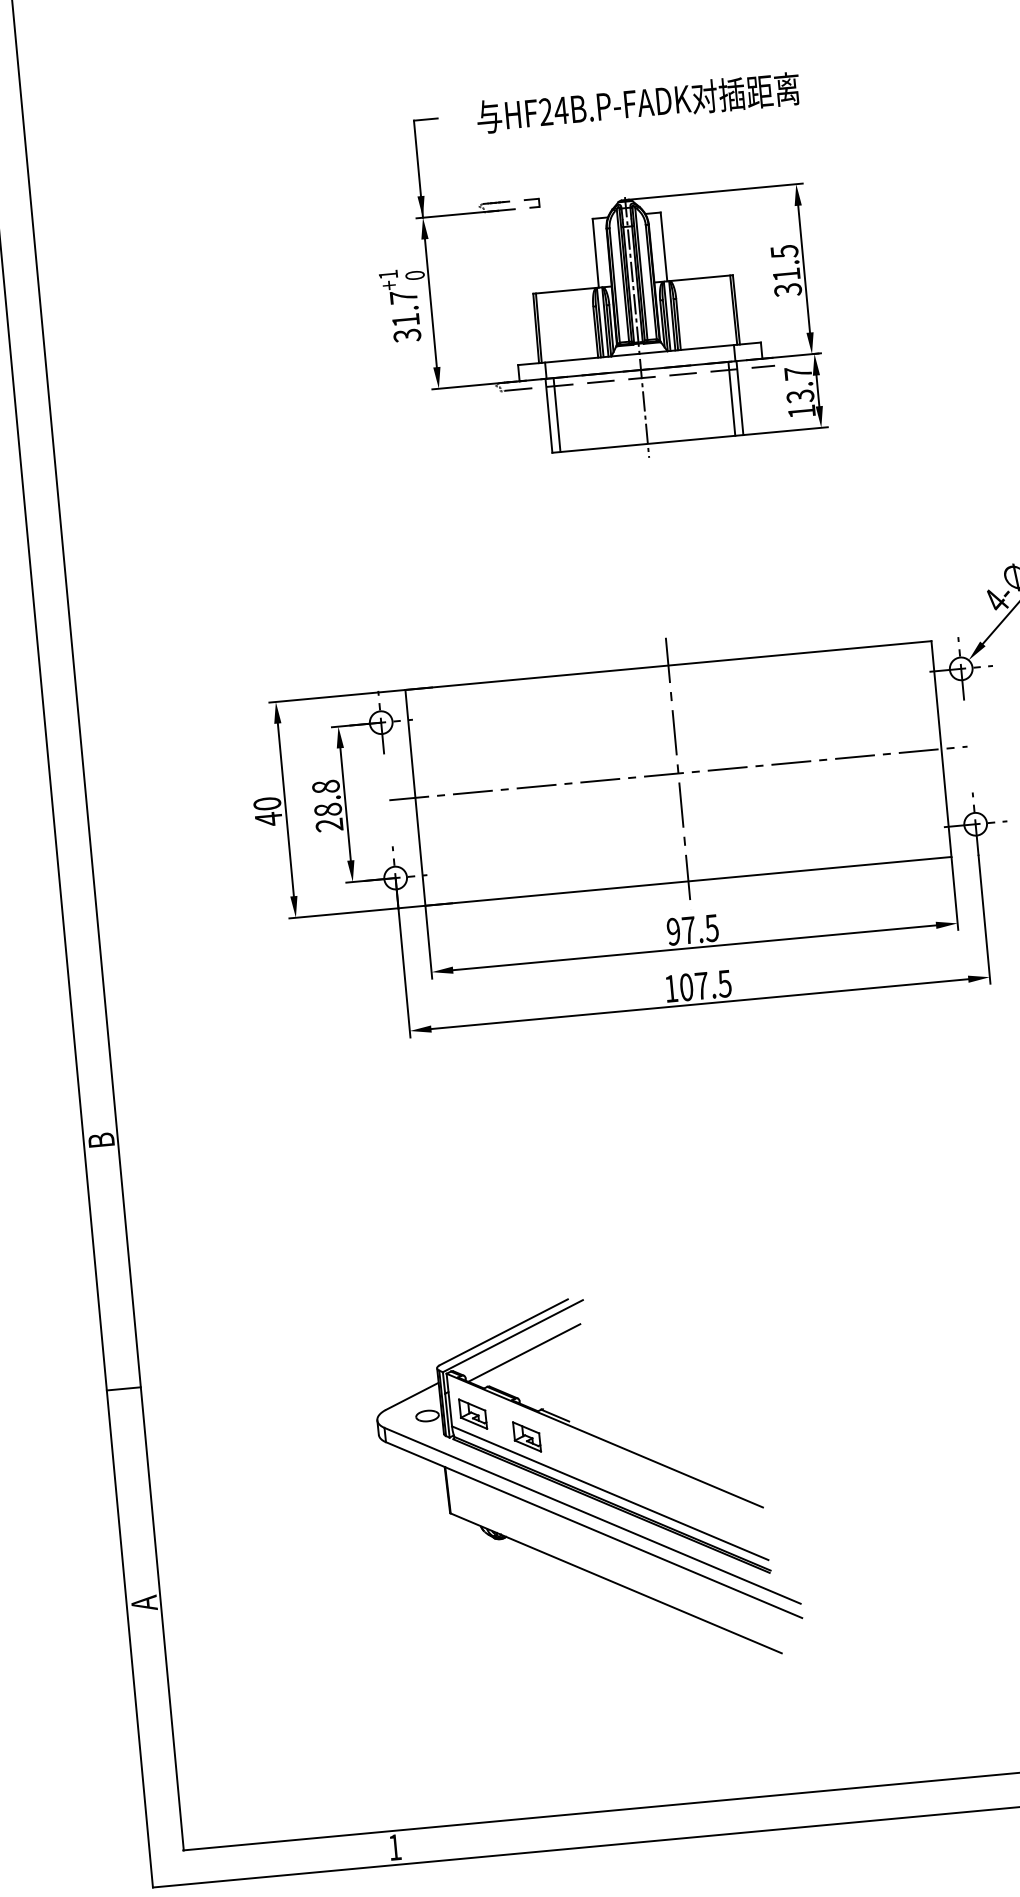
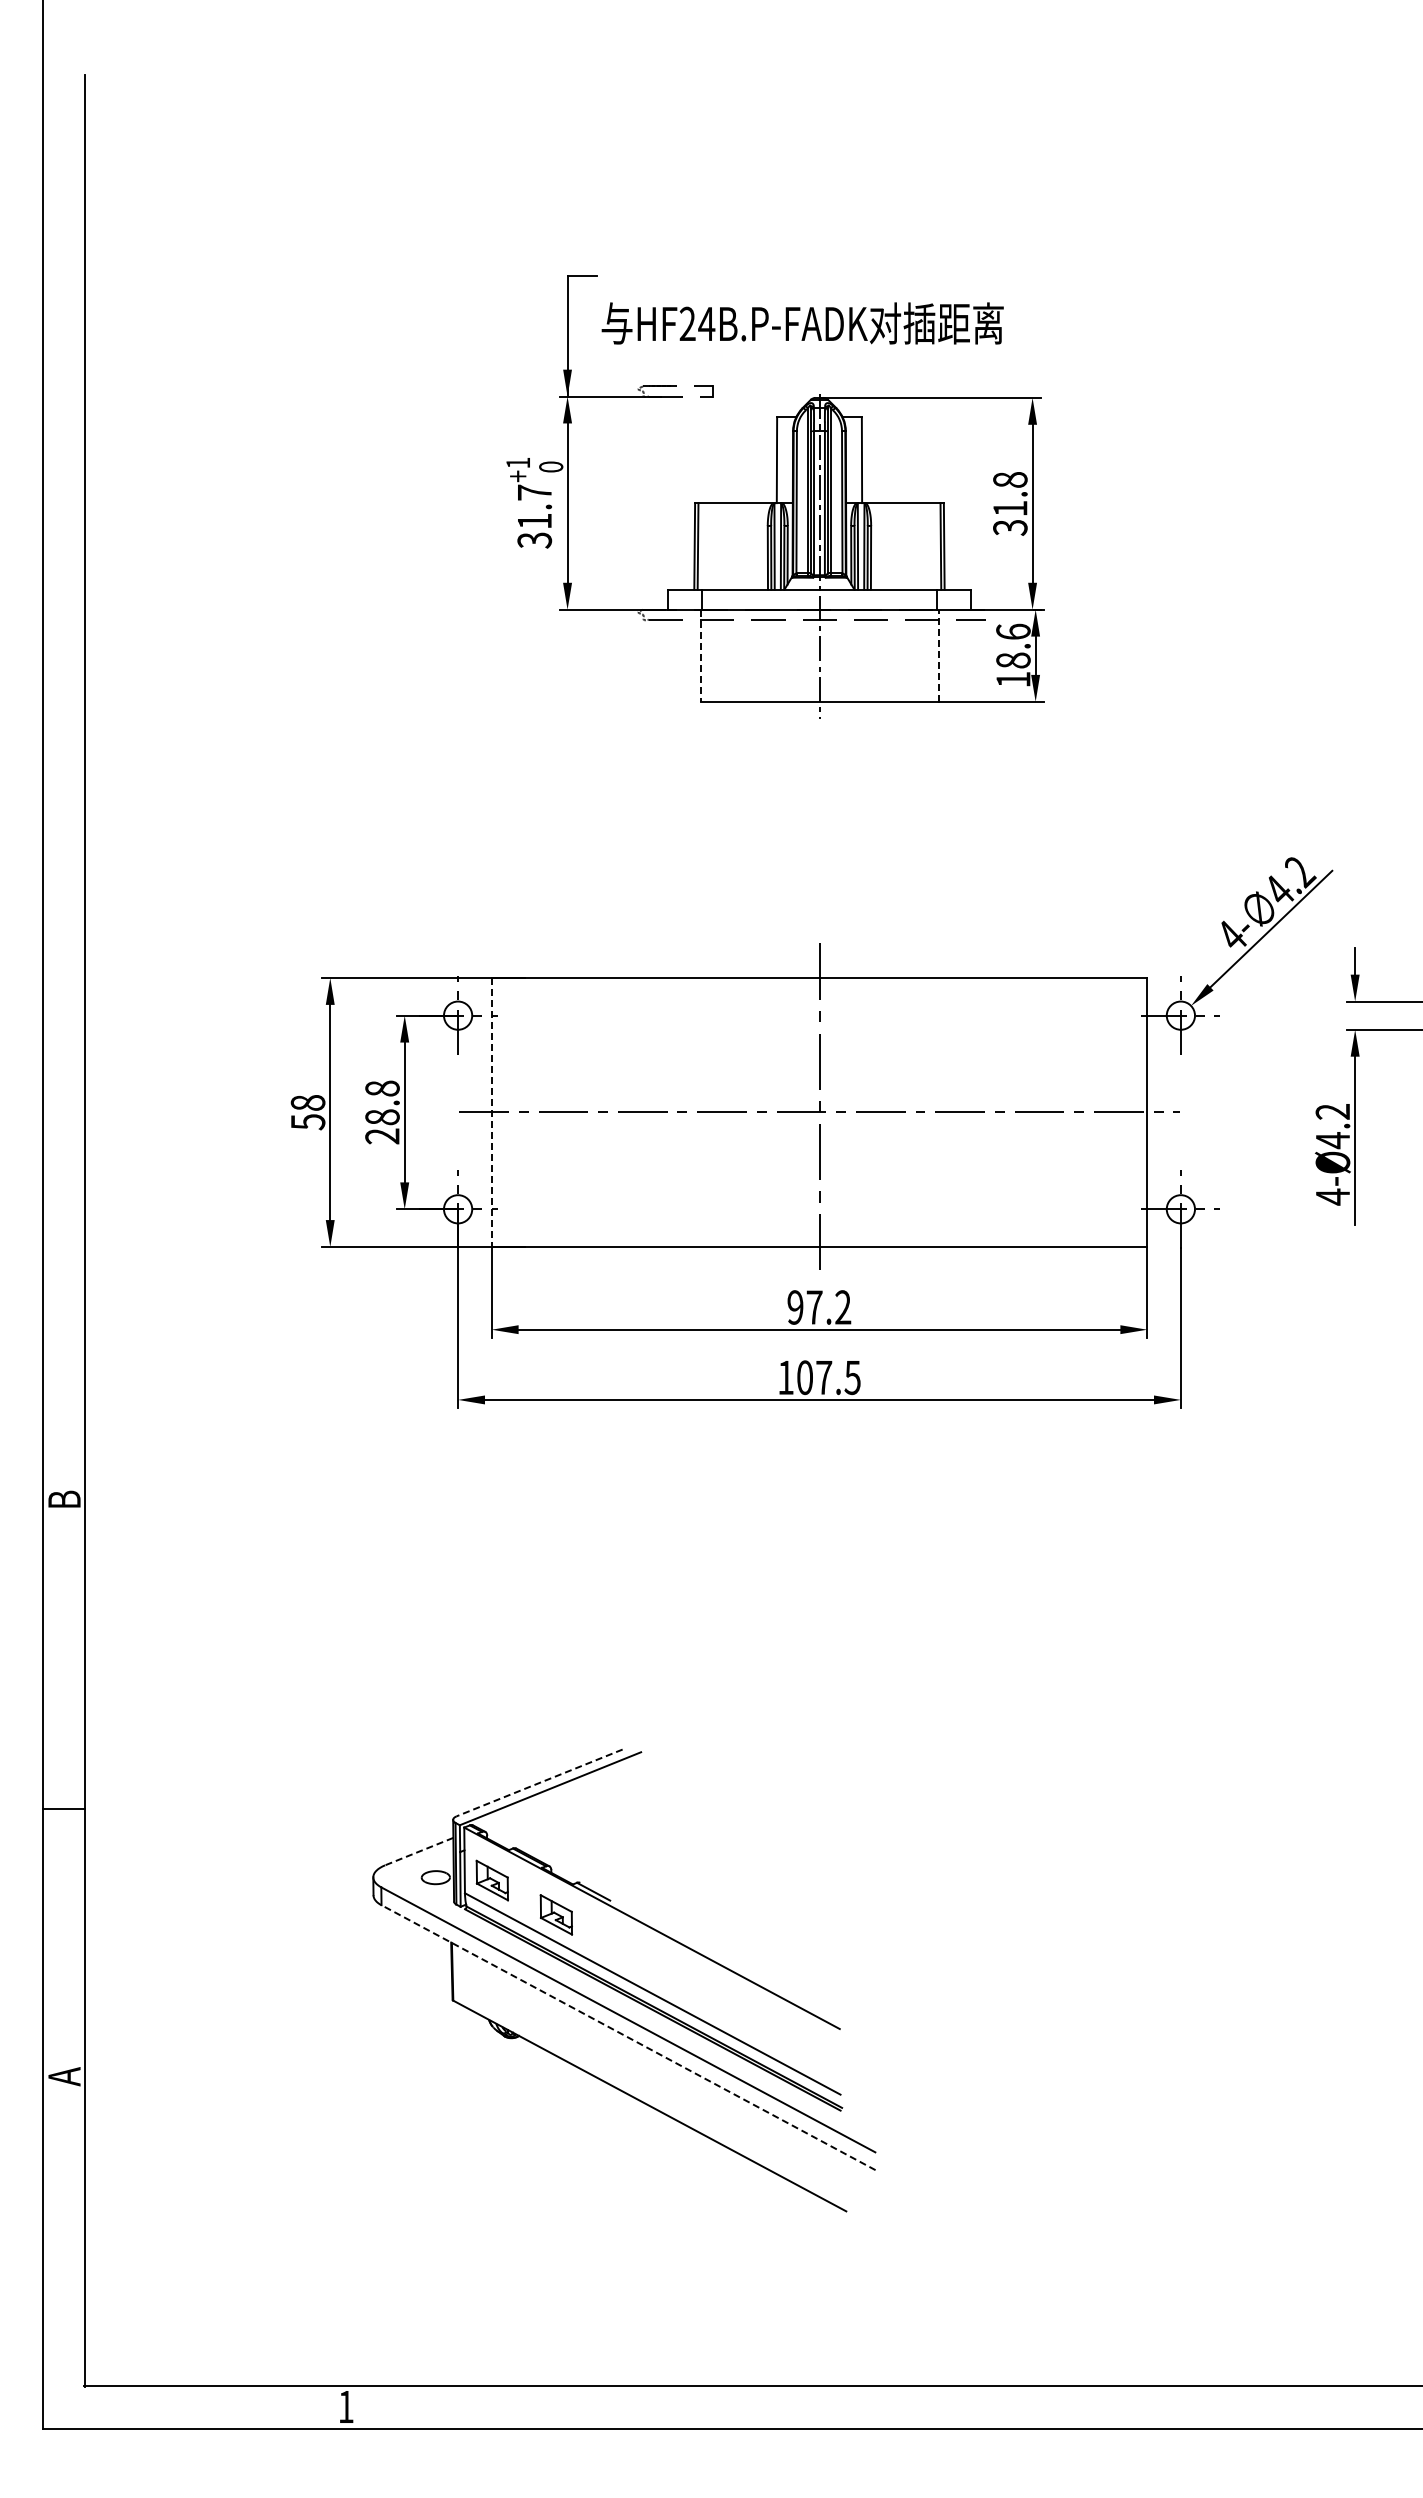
text: (638, 103) -> (802, 323), moved
text: (784, 252) -> (1010, 480), 31.5 -> 31.8
text: (799, 384) -> (1013, 645), 13.7 -> 18.6
line: (739, 397) -> (938, 655), solid -> dashed
line: (731, 398) -> (928, 655), removed
line: (556, 414) -> (710, 655), removed
line: (549, 416) -> (700, 656), solid -> dashed
line: (415, 797) -> (491, 1112), solid -> dashed
text: (267, 811) -> (307, 1112), 40 -> 58
text: (712, 928) -> (843, 1307), 97.5 -> 97.2
line: (503, 1332) -> (539, 1783), solid -> dashed
line: (524, 1352) -> (562, 1810), removed
line: (412, 1396) -> (419, 1851), solid -> dashed
line: (594, 1529) -> (628, 2037), solid -> dashed

